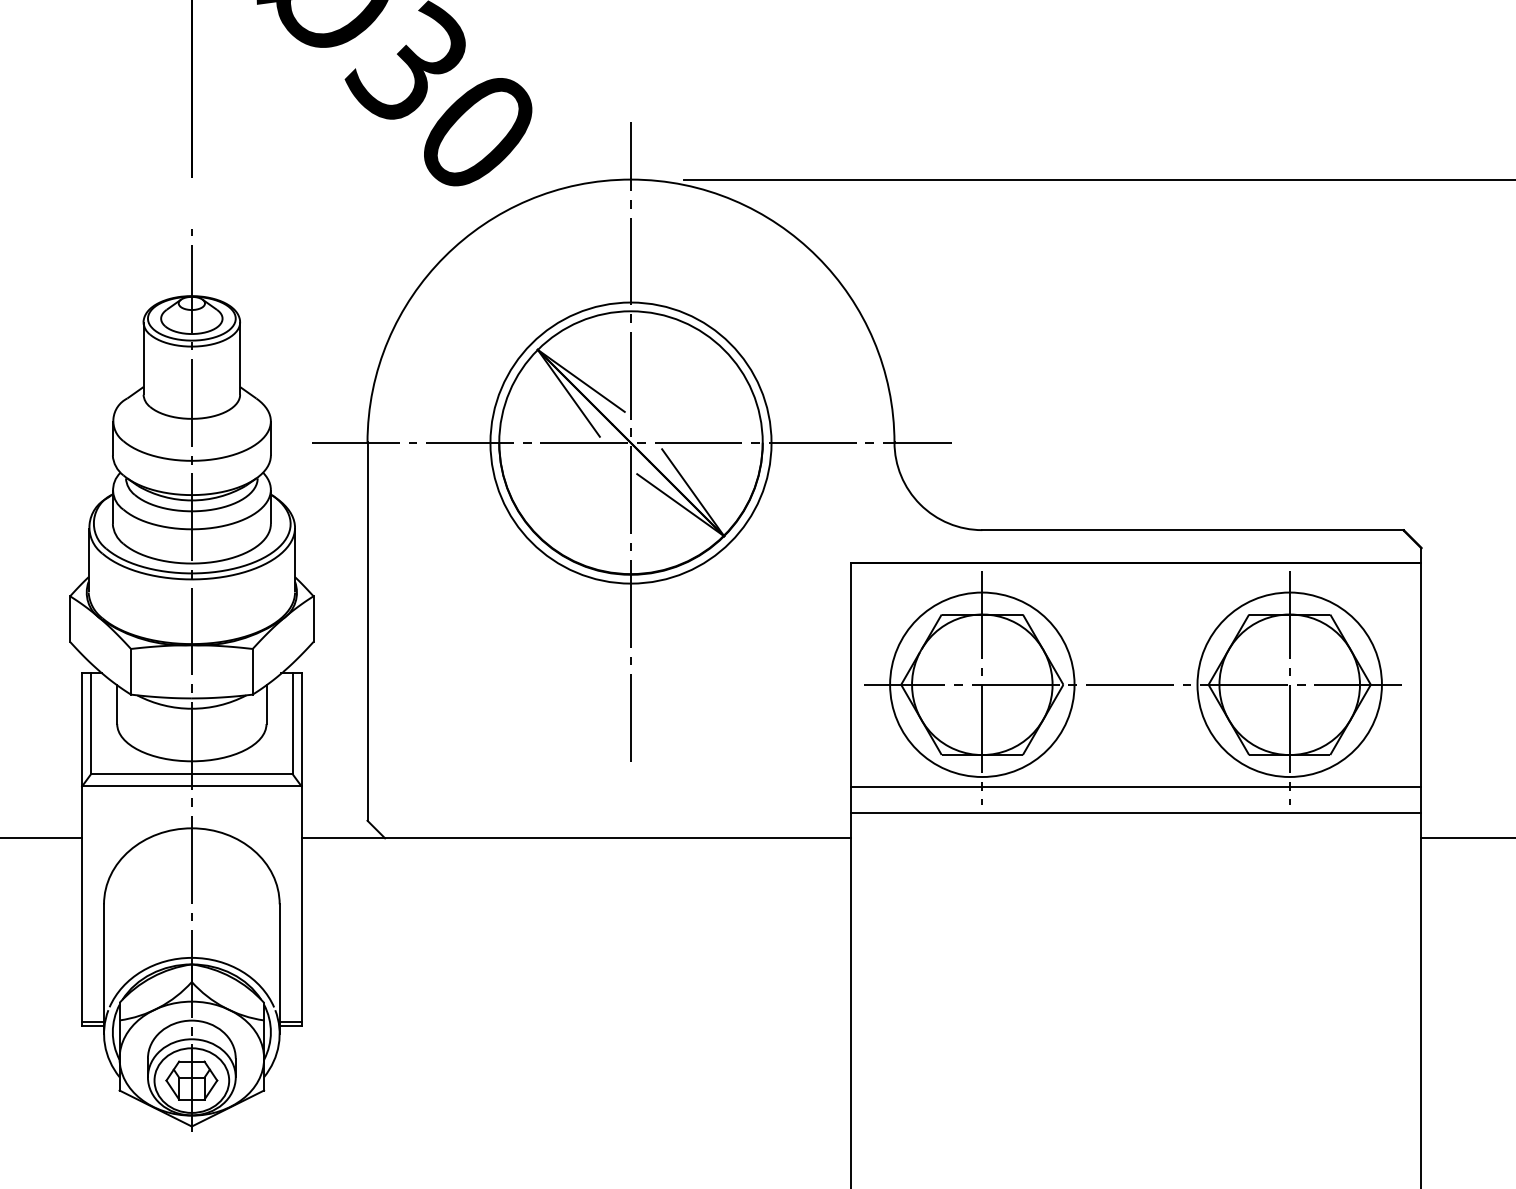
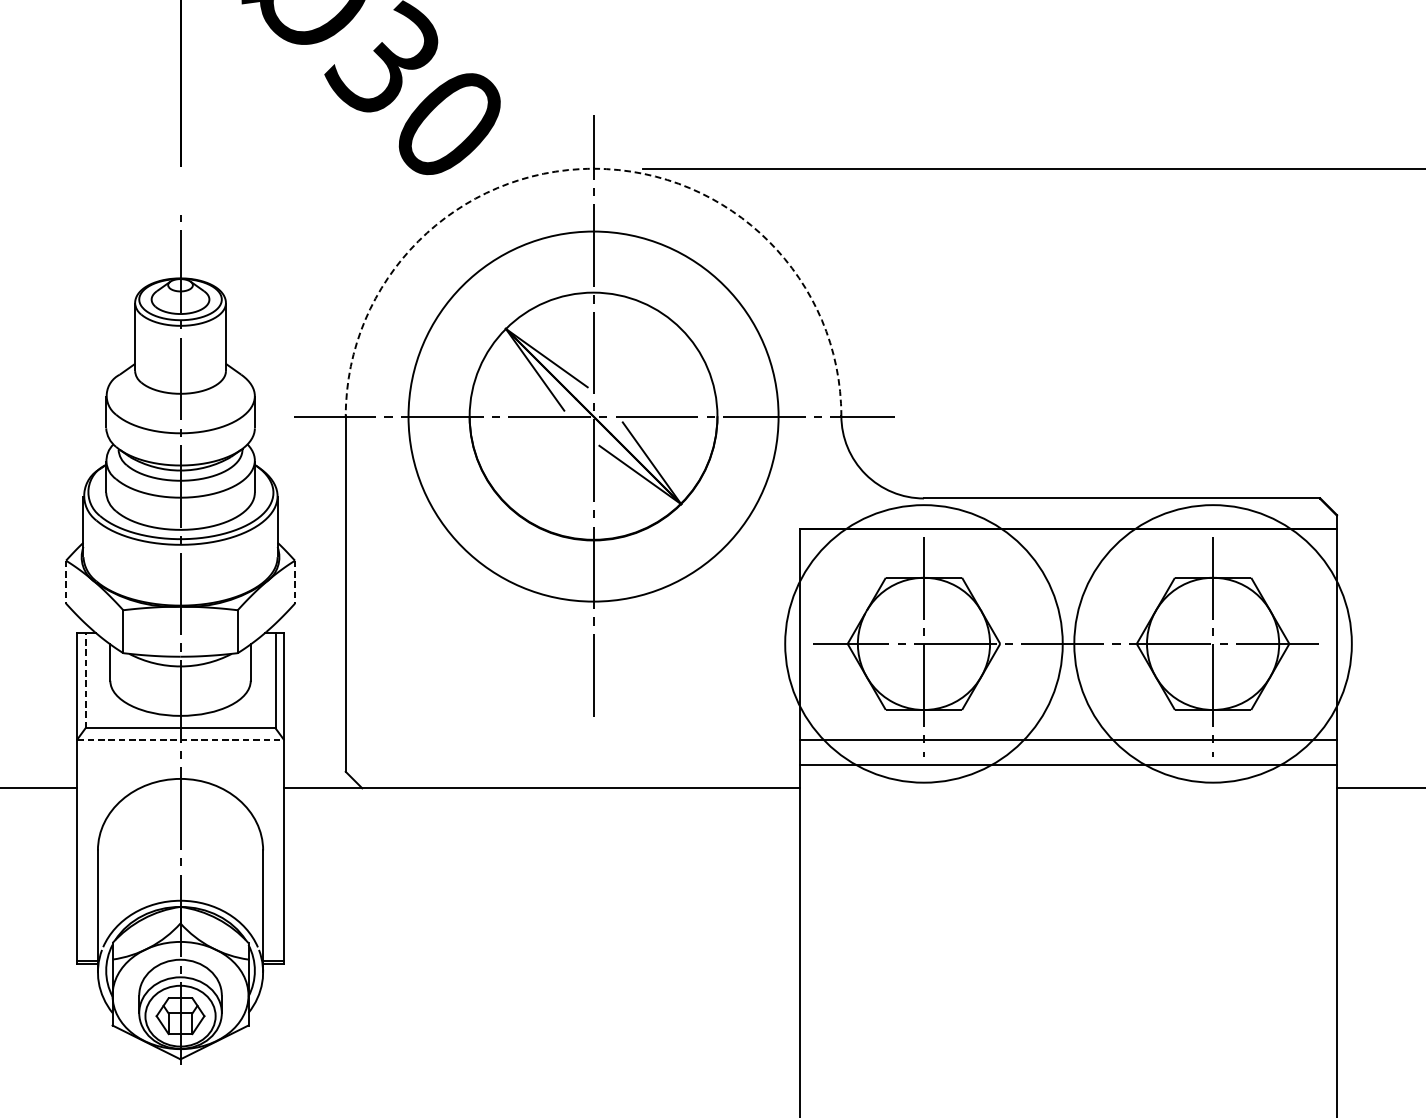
arc: (631, 179) -> (594, 168), solid -> dashed
circle: (630, 442) -> (593, 416), size x1.4
line: (70, 619) -> (66, 582), solid -> dashed
line: (313, 619) -> (294, 582), solid -> dashed
circle: (982, 684) -> (924, 643), size x1.6
circle: (1289, 684) -> (1212, 643), size x1.6
line: (90, 723) -> (85, 680), solid -> dashed
line: (191, 786) -> (180, 739), solid -> dashed

